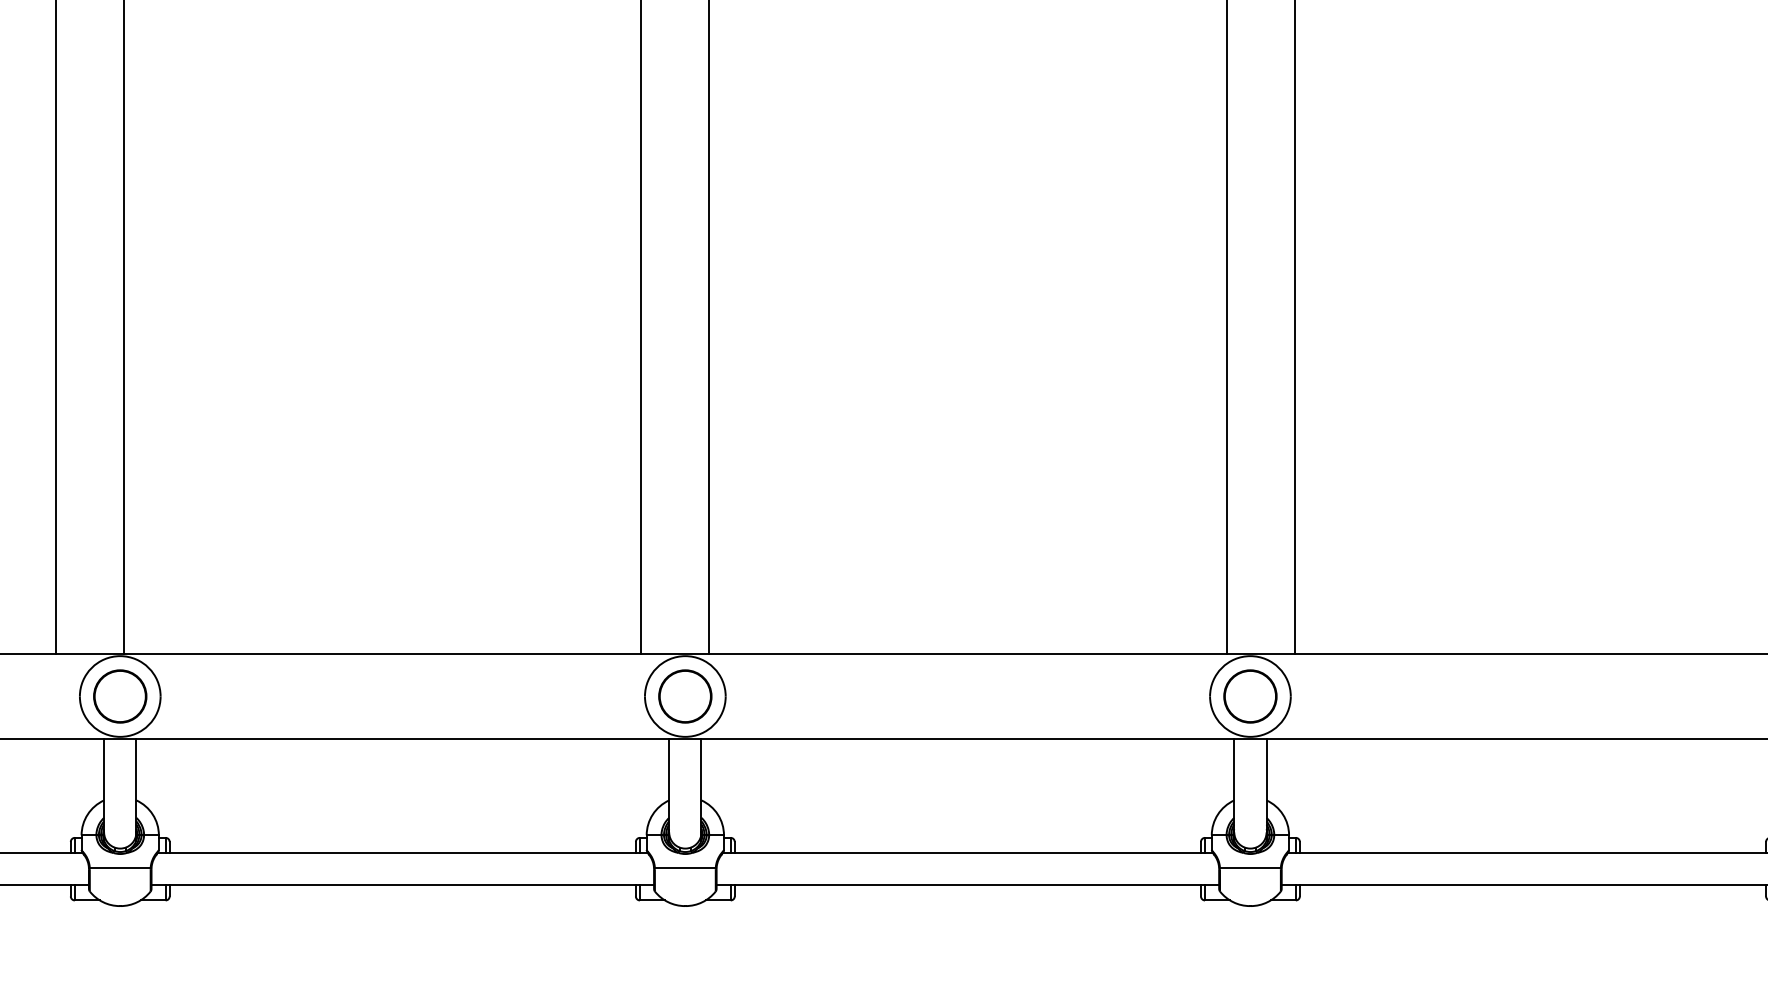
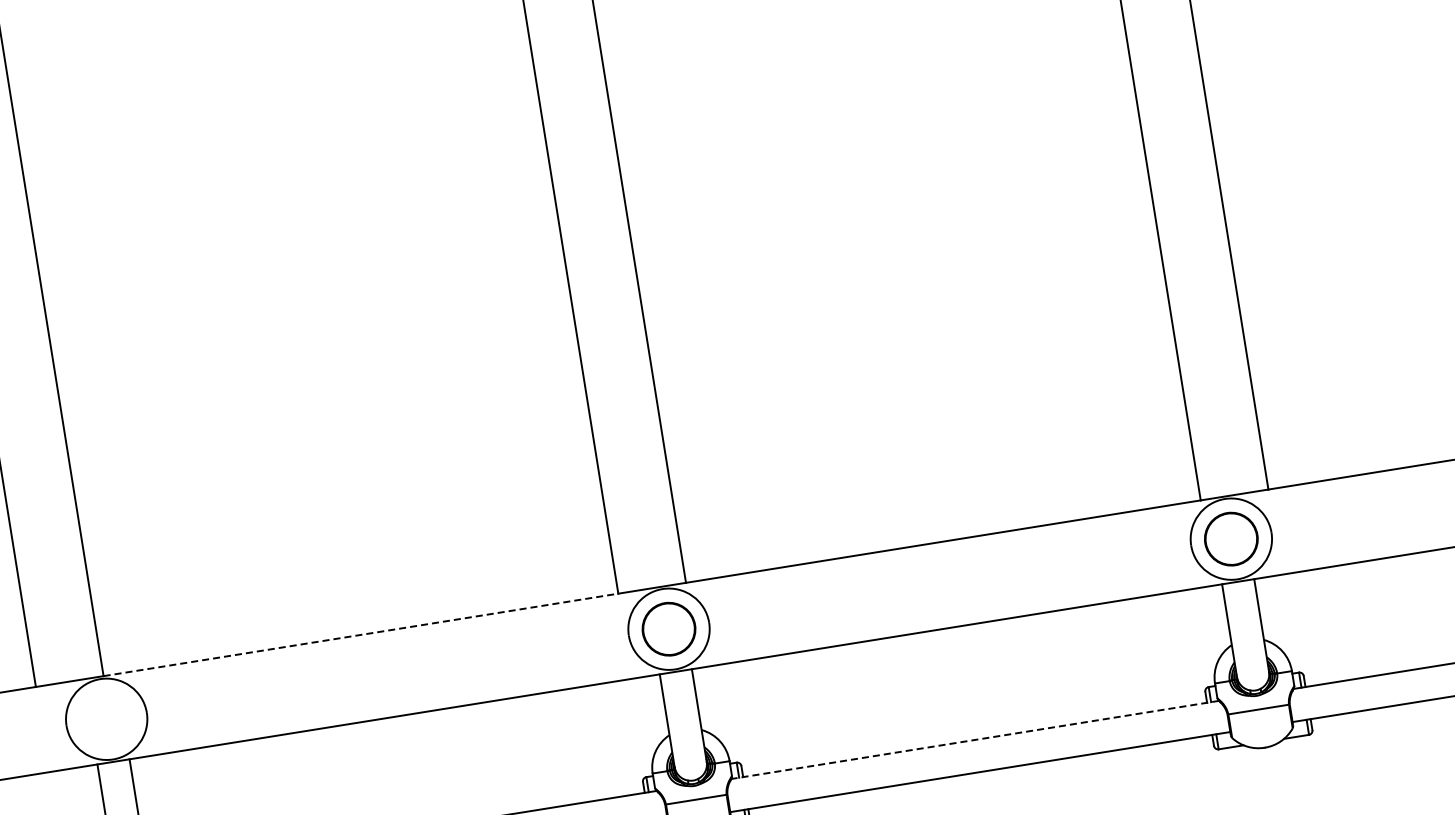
line: (382, 653) -> (360, 634), solid -> dashed
circle: (120, 696) -> (106, 719), removed
line: (967, 853) -> (974, 740), solid -> dashed

